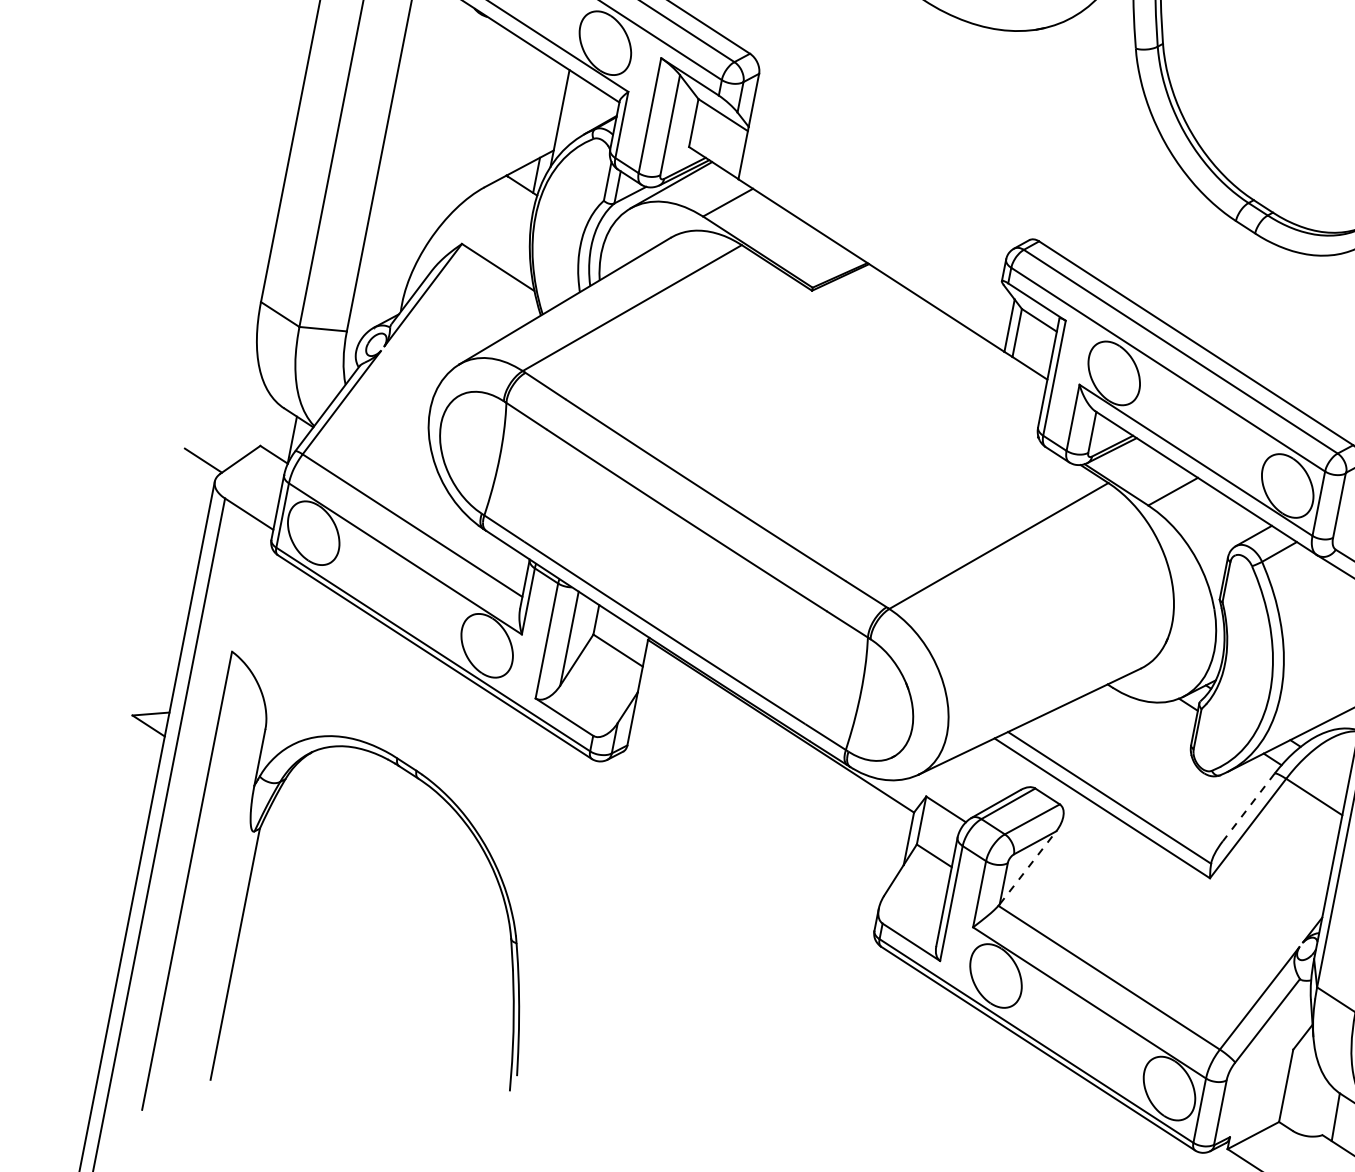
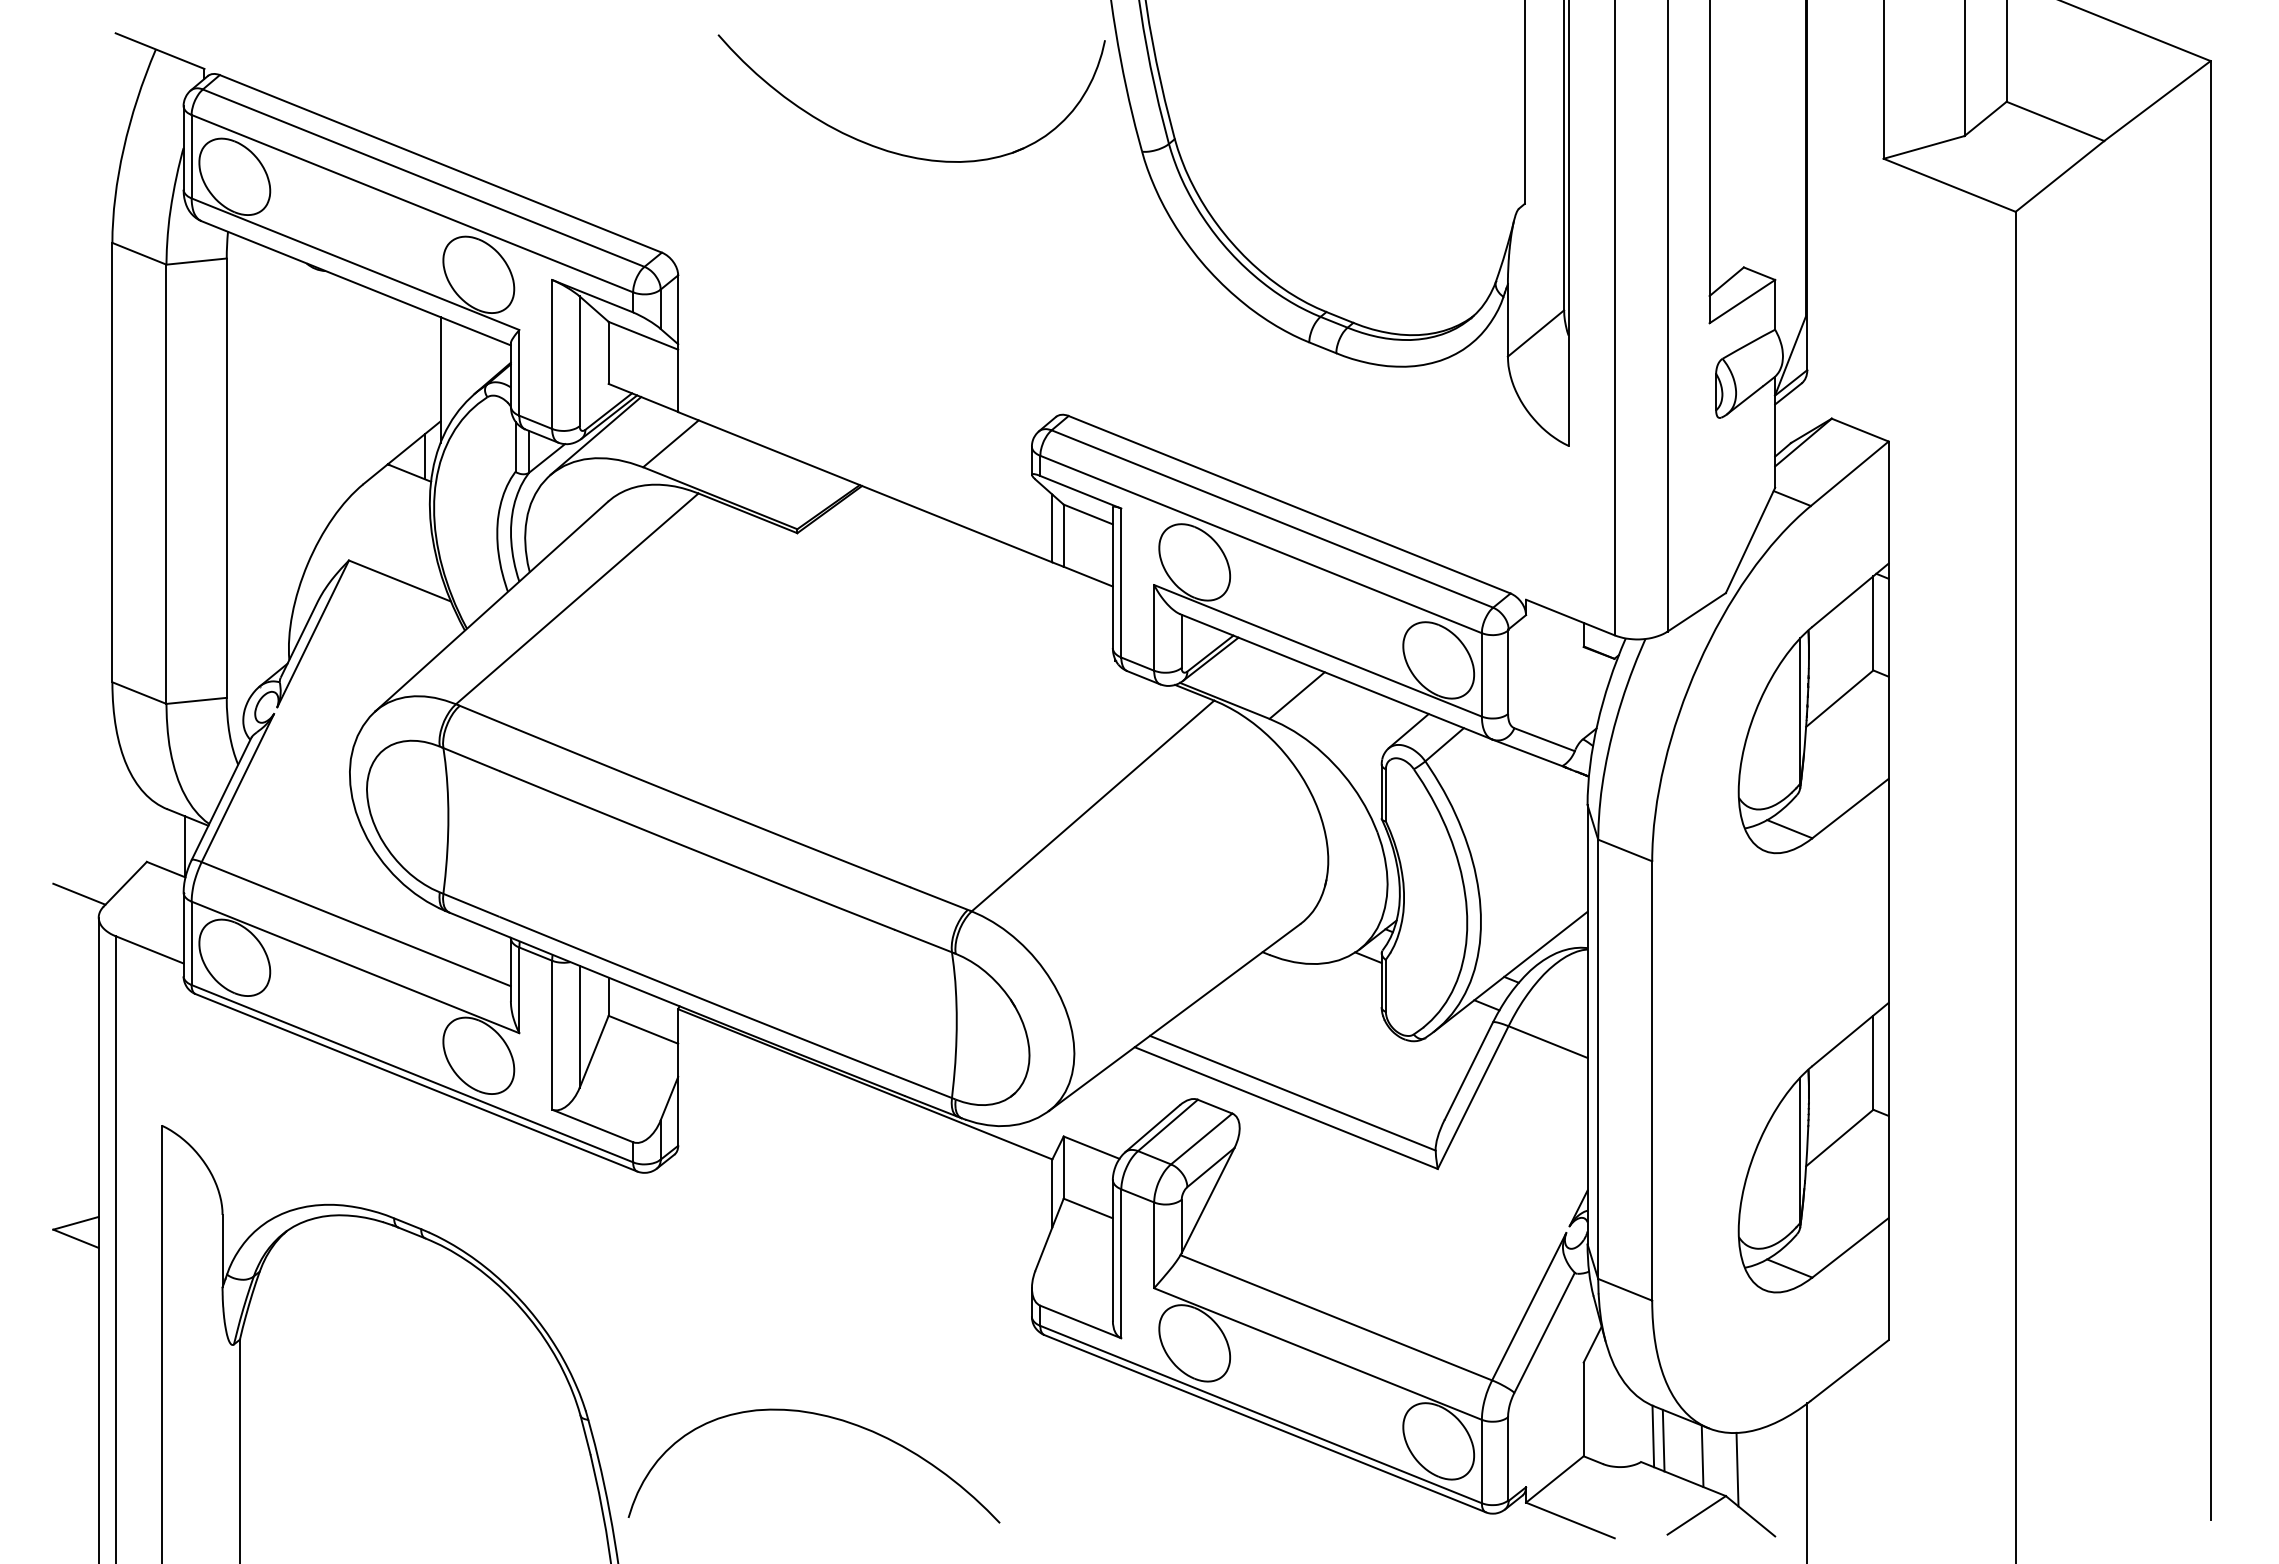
line: (1248, 807) -> (1468, 1071), dashed -> solid
line: (1028, 867) -> (1208, 1200), dashed -> solid
curve: (697, 976) -> (822, 1416), added
line: (1343, 1121) -> (1663, 1440), added

